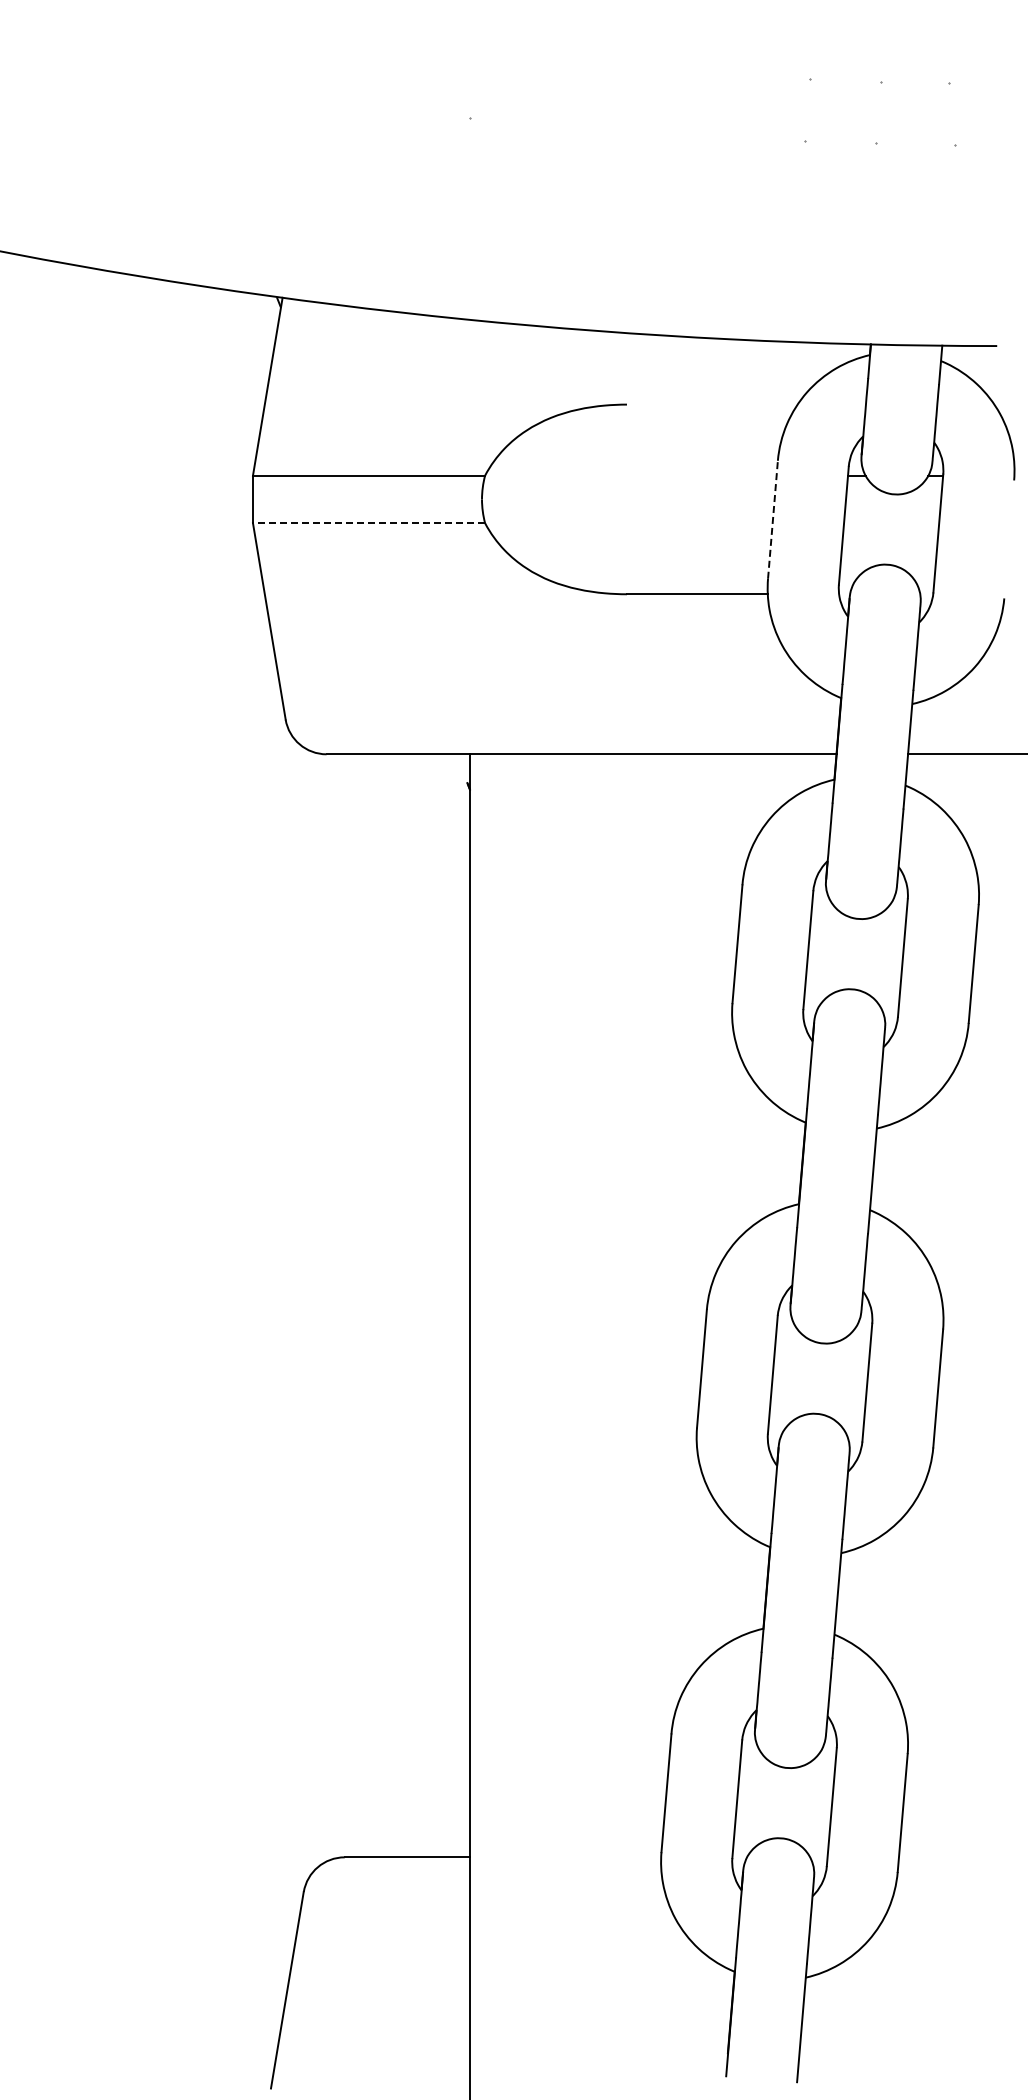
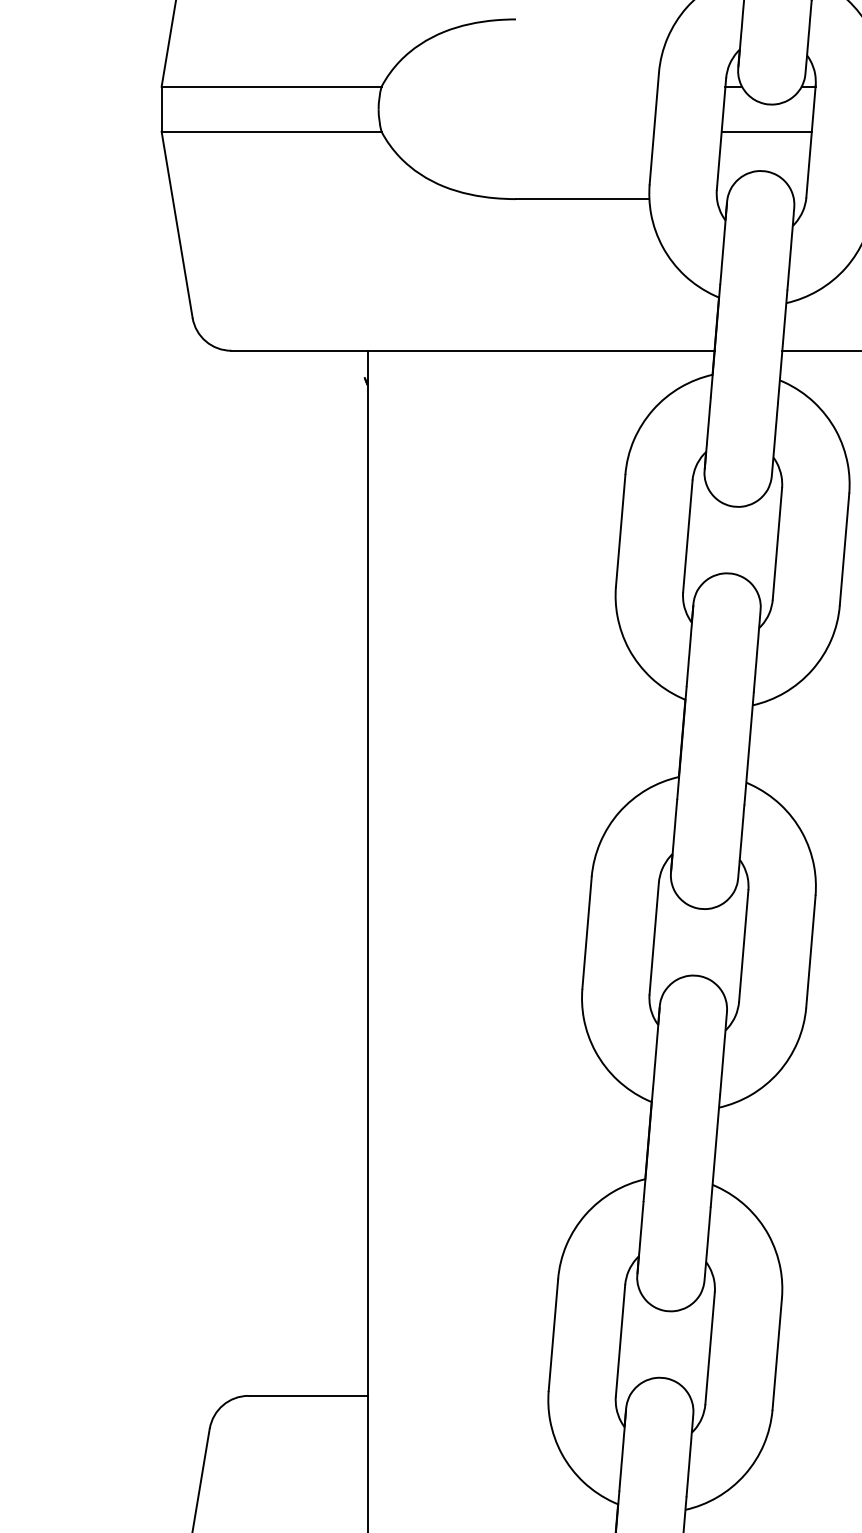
line: (773, 519) -> (654, 128), dashed -> solid
line: (368, 523) -> (271, 132), dashed -> solid
line: (891, 523) -> (766, 132), added

